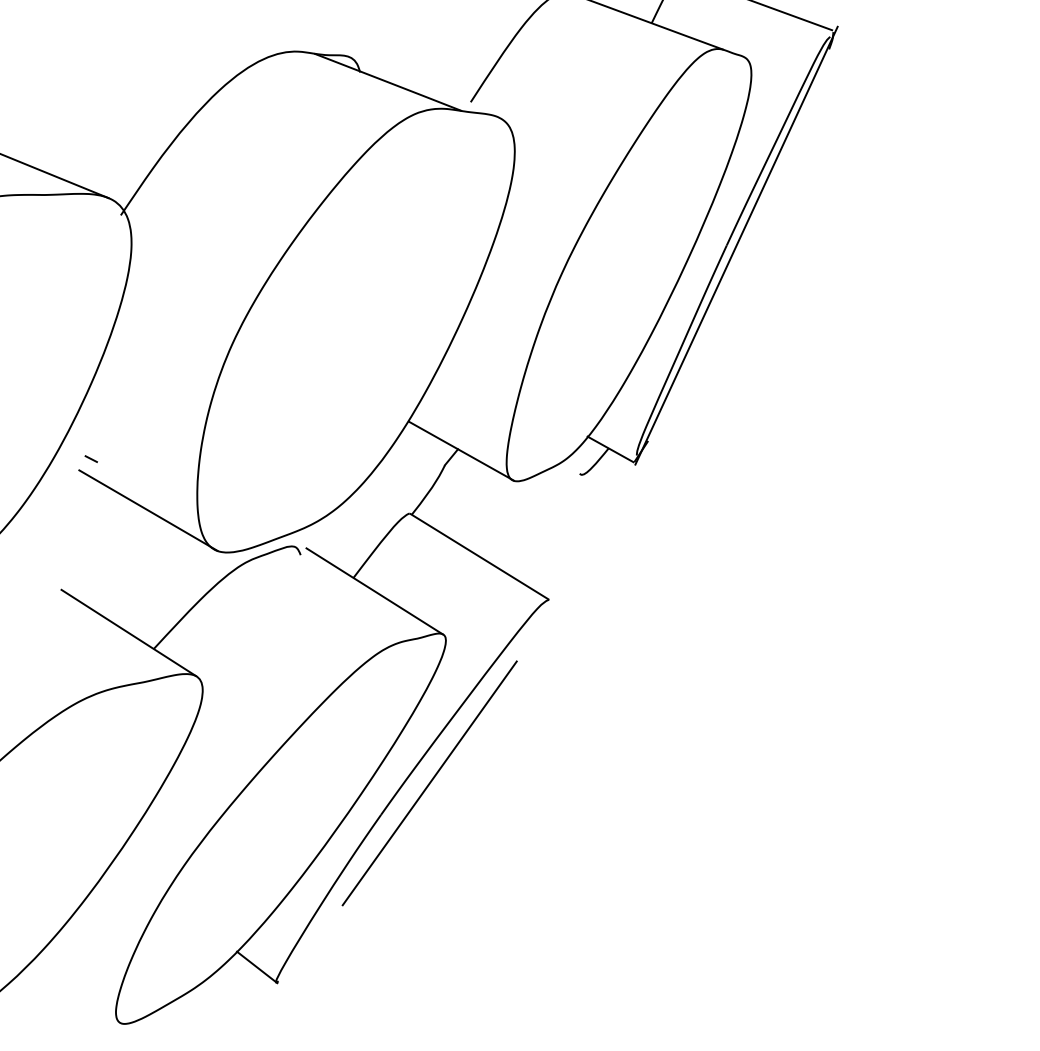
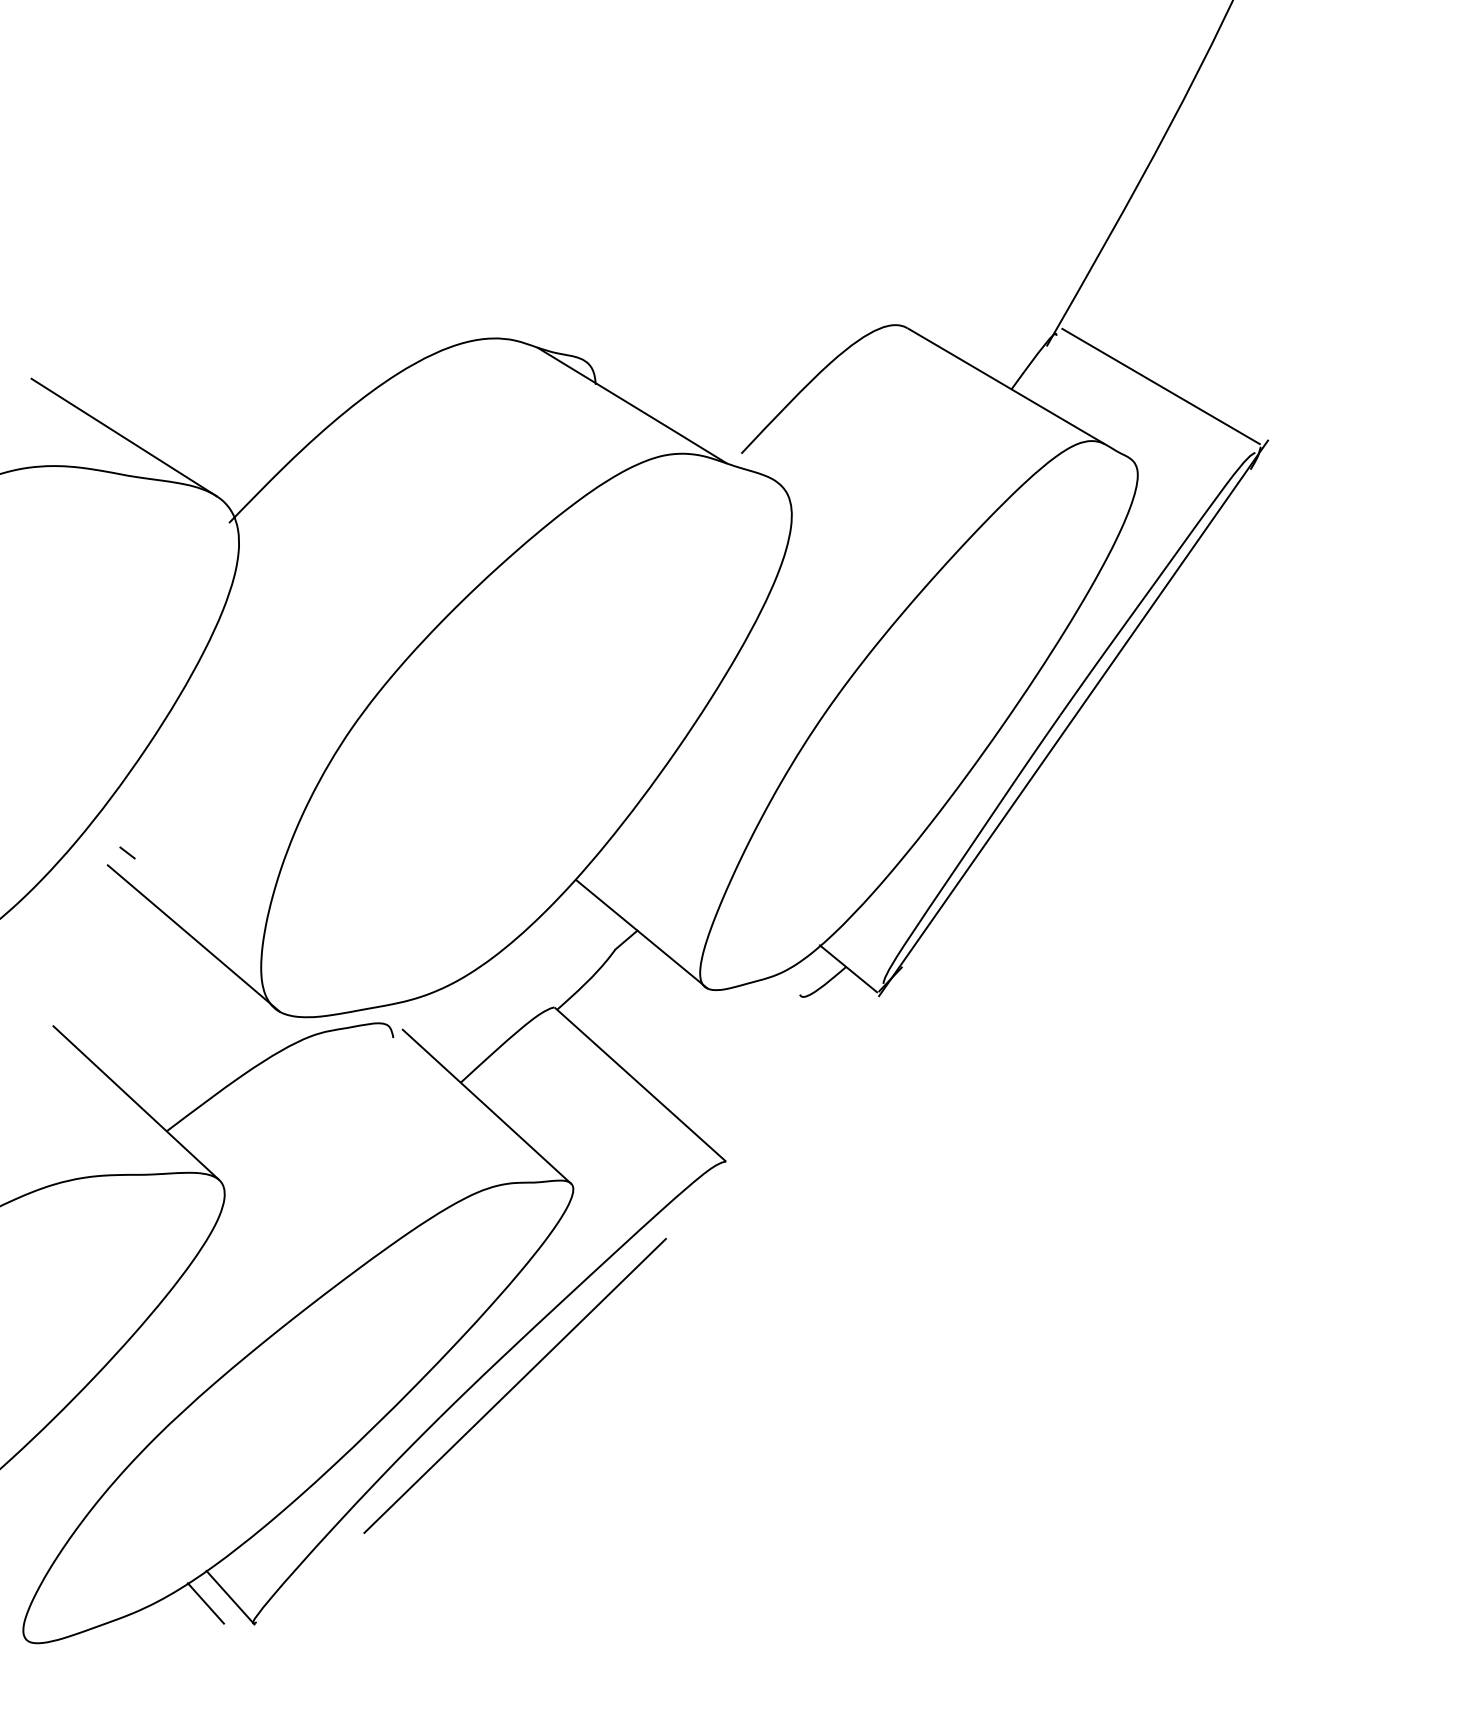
line: (240, 974) -> (205, 1603), added

